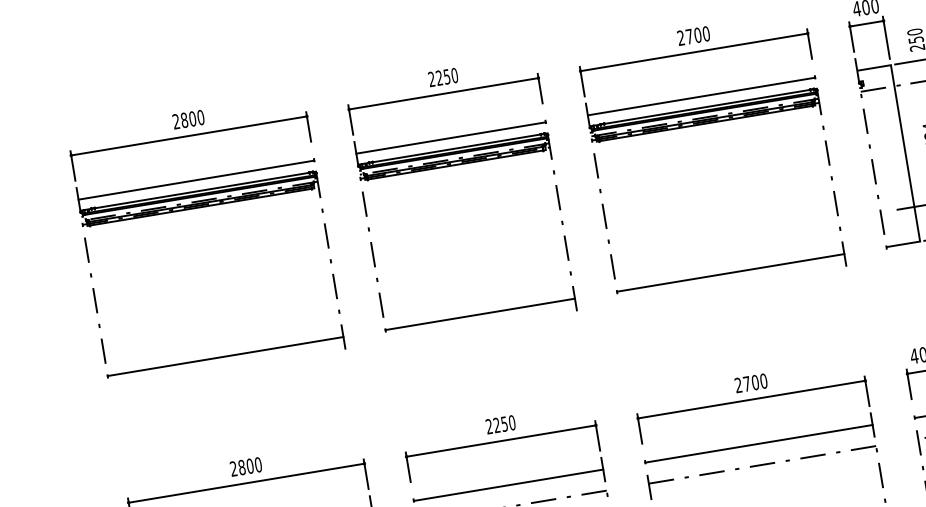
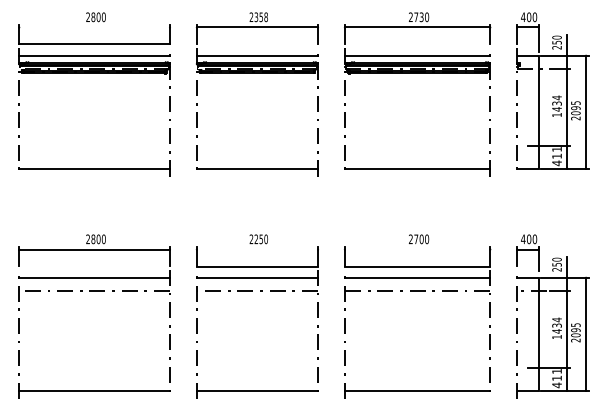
text: (697, 35) -> (421, 17), 2700 -> 2730
text: (447, 75) -> (261, 16), 2250 -> 2358
line: (188, 135) -> (94, 44), moved
line: (751, 399) -> (417, 266), moved
line: (501, 440) -> (257, 266), moved

